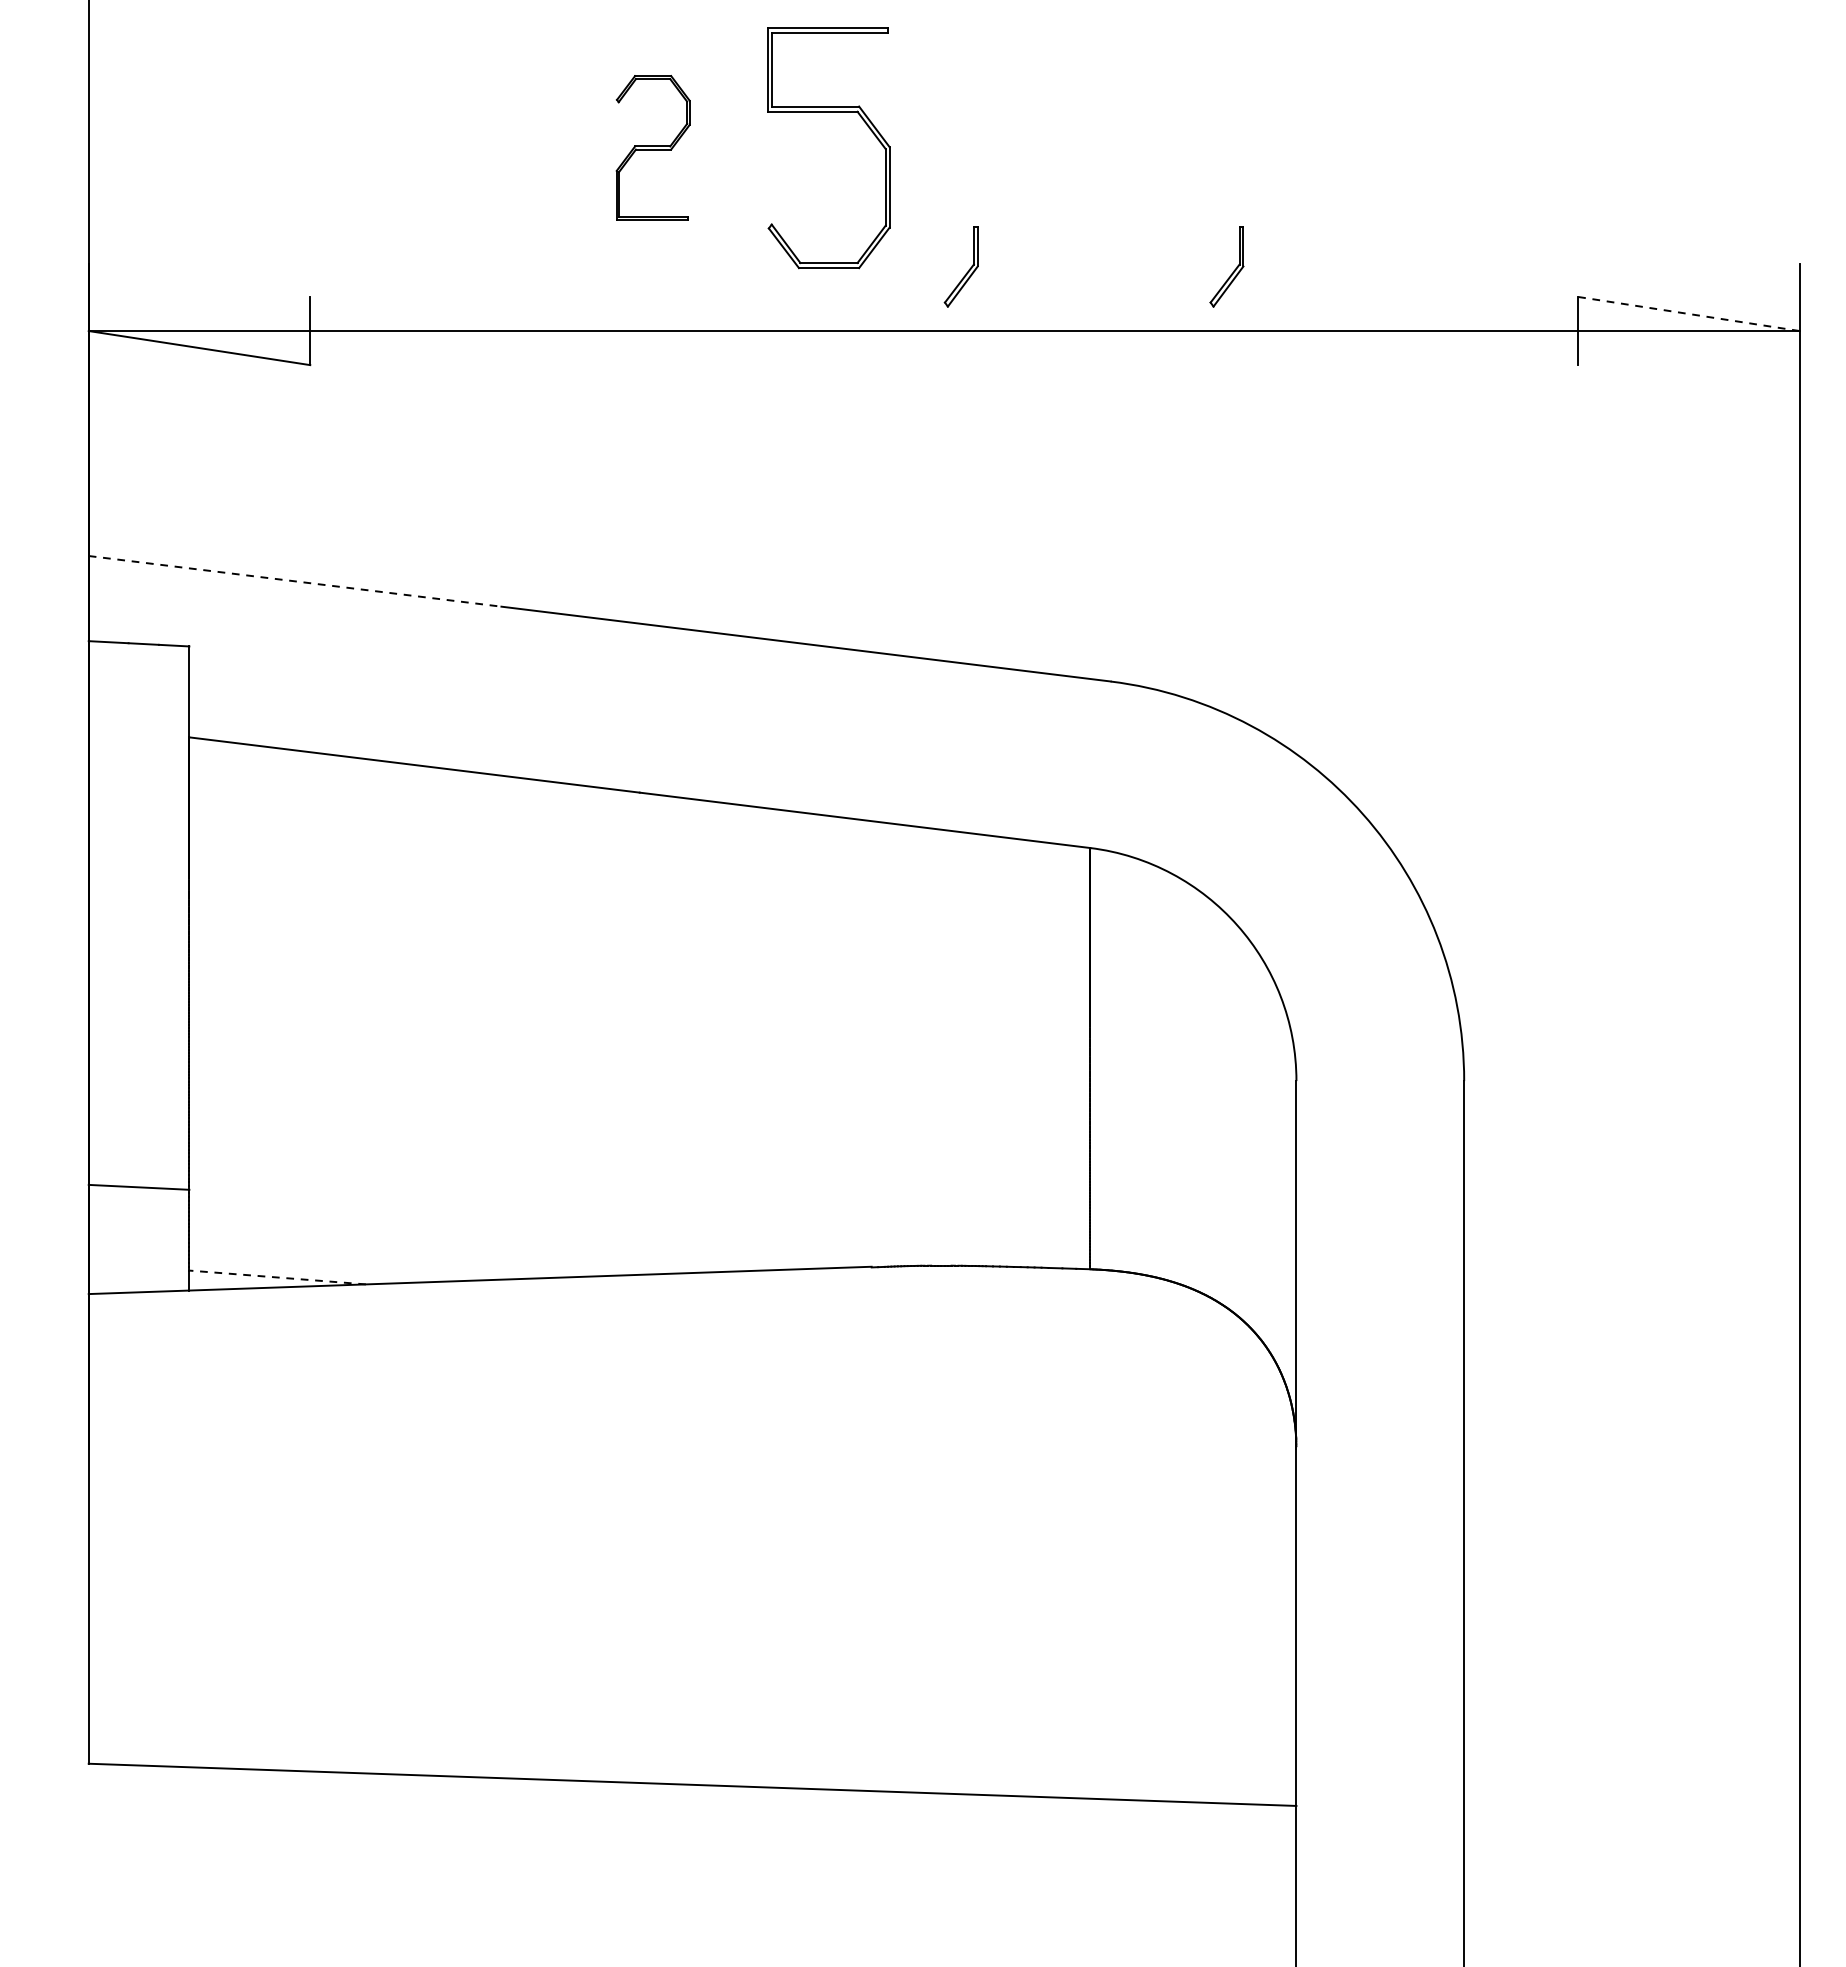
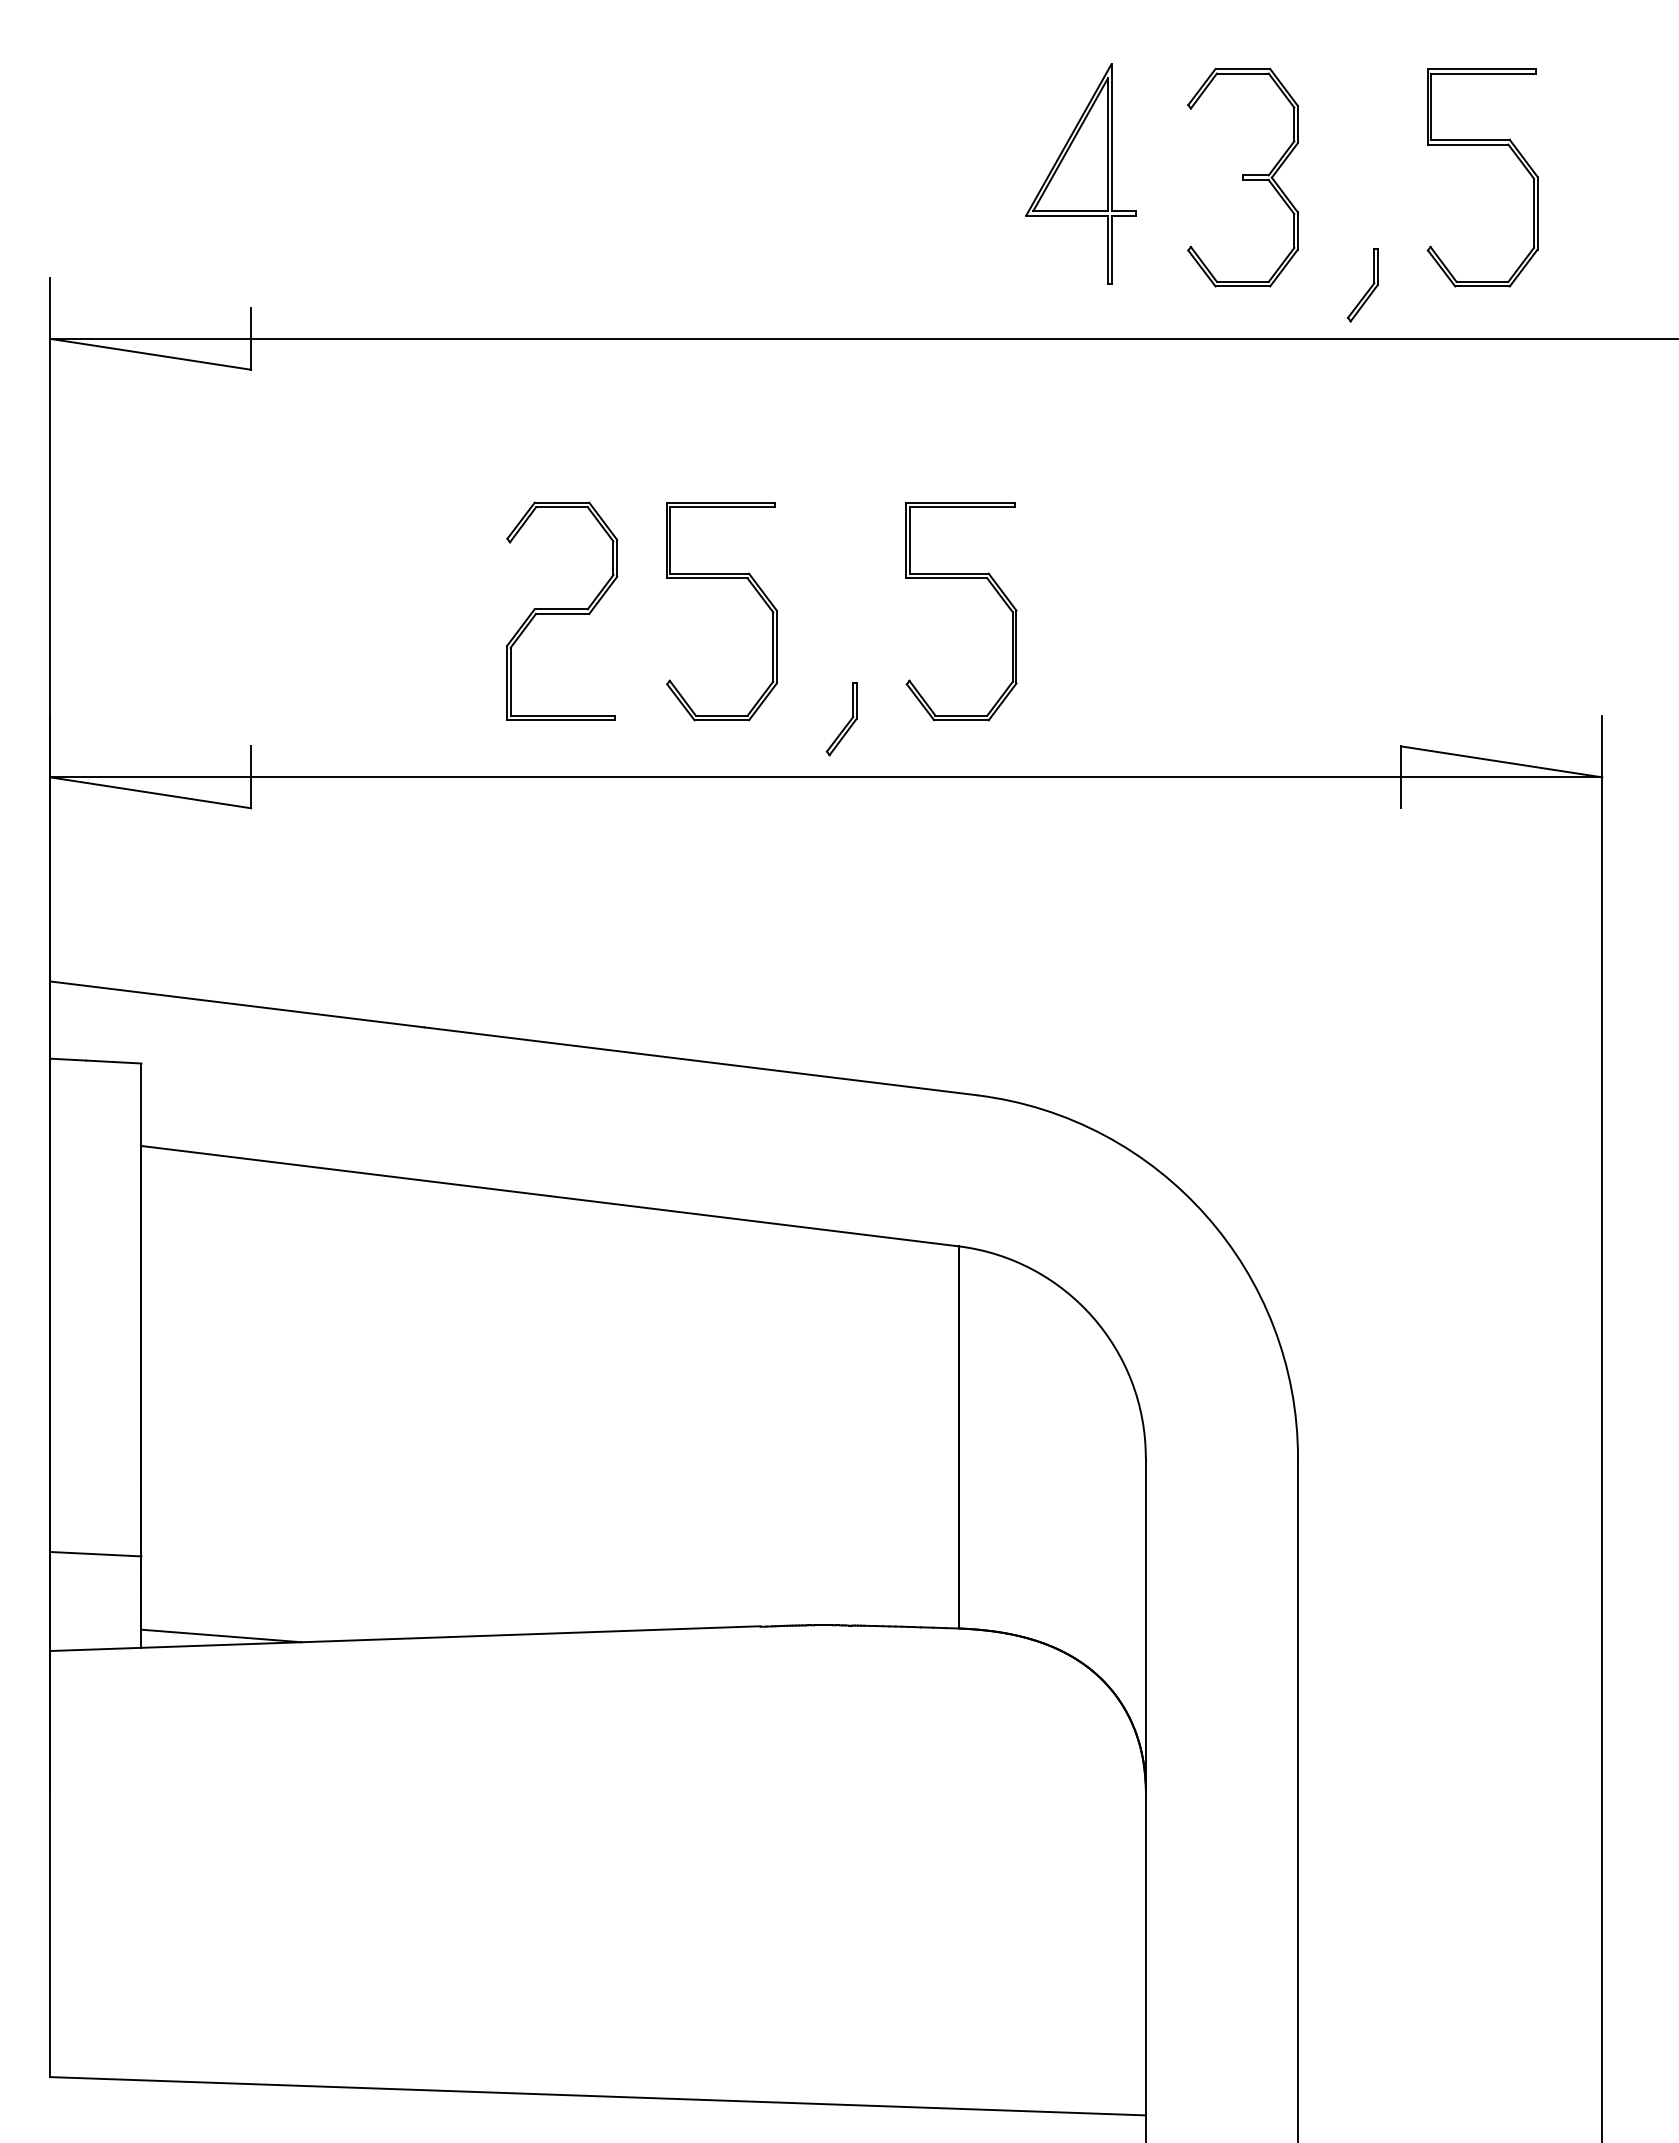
part: (1093, 111) -> (961, 578), added
part: (653, 147) -> (562, 610), size x1.67
part: (1233, 270) -> (1088, 722), removed
line: (1688, 313) -> (1501, 761), dashed -> solid
line: (295, 581) -> (237, 1004), dashed -> solid
line: (277, 1276) -> (221, 1635), dashed -> solid

